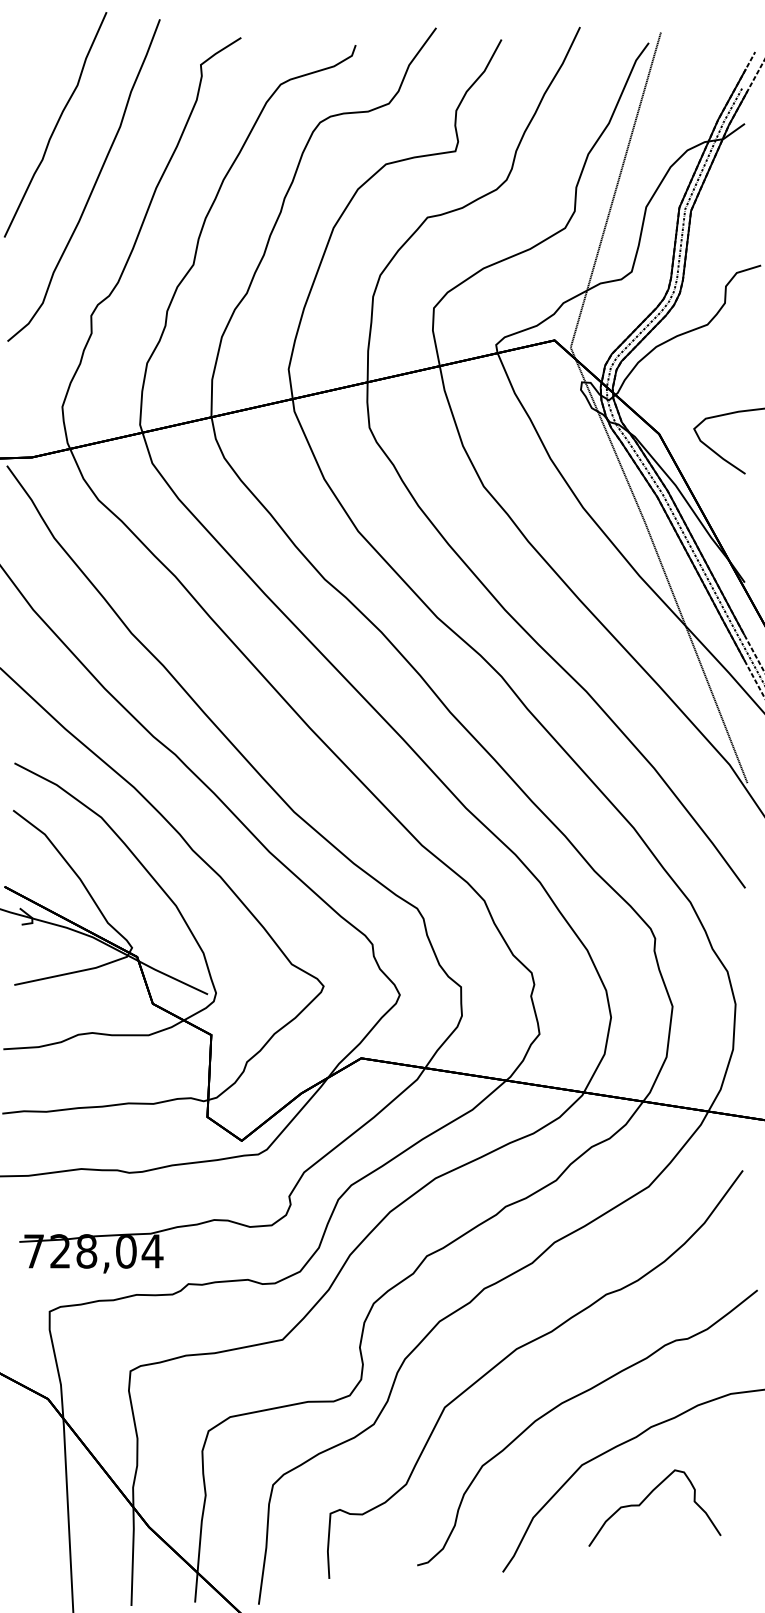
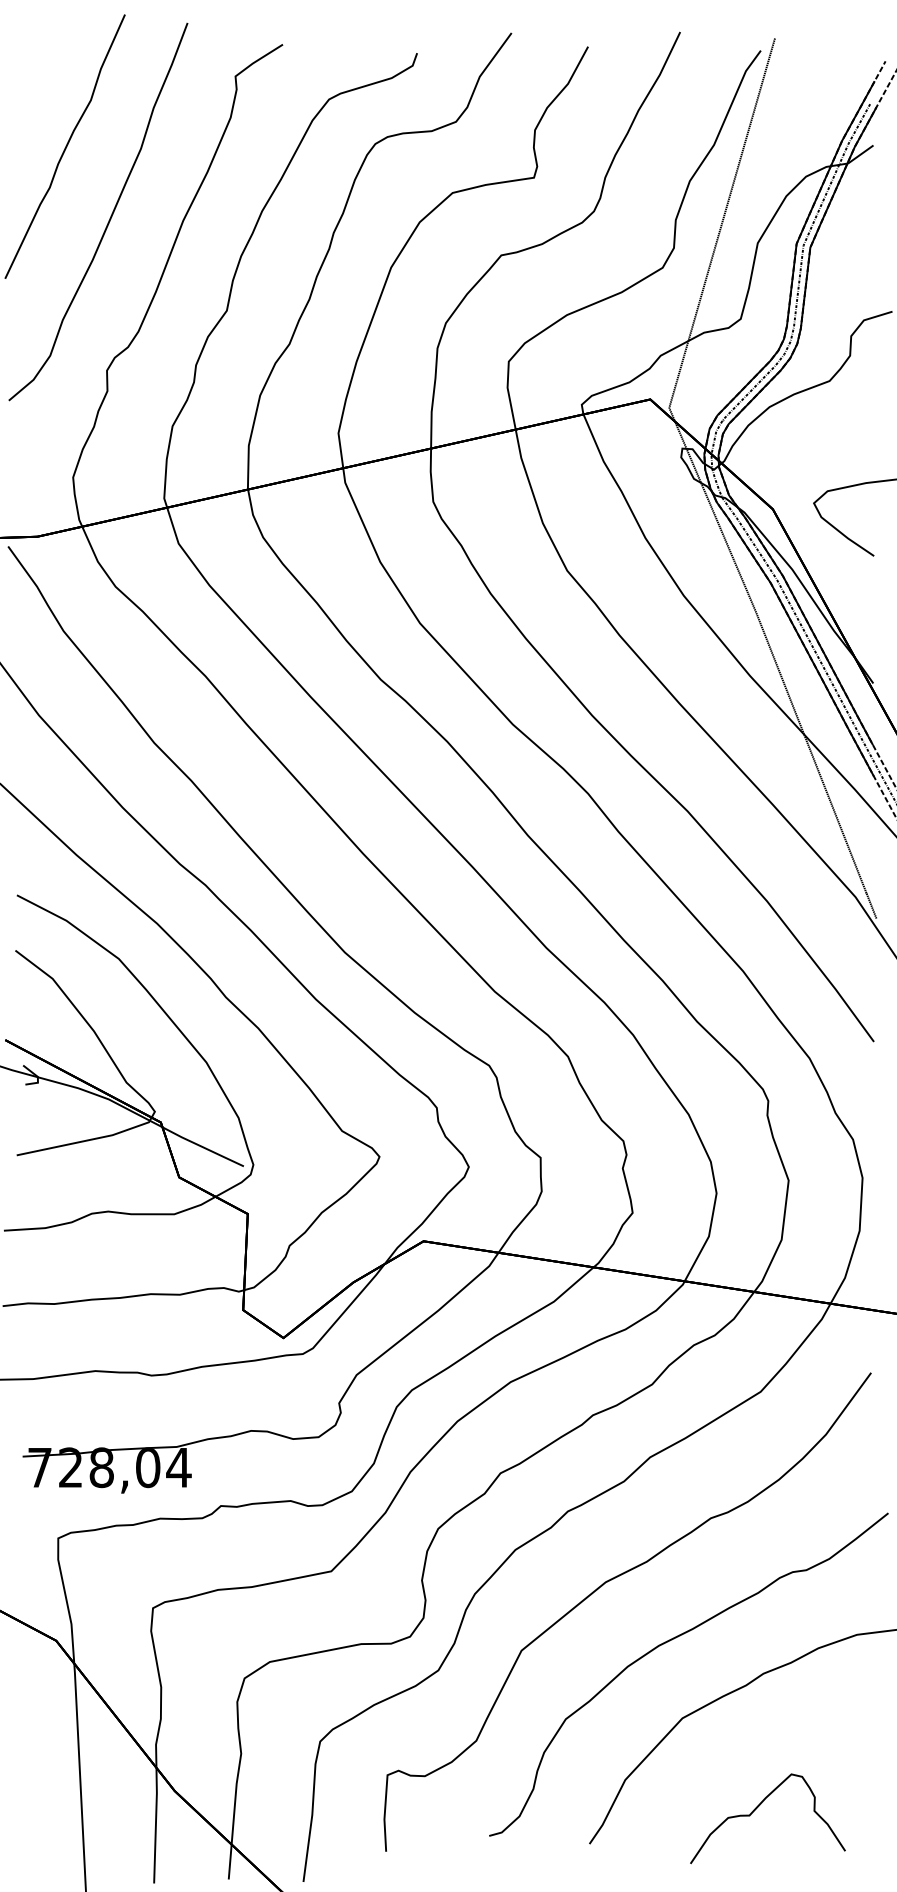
part: (646, 1499) -> (757, 1808), moved

